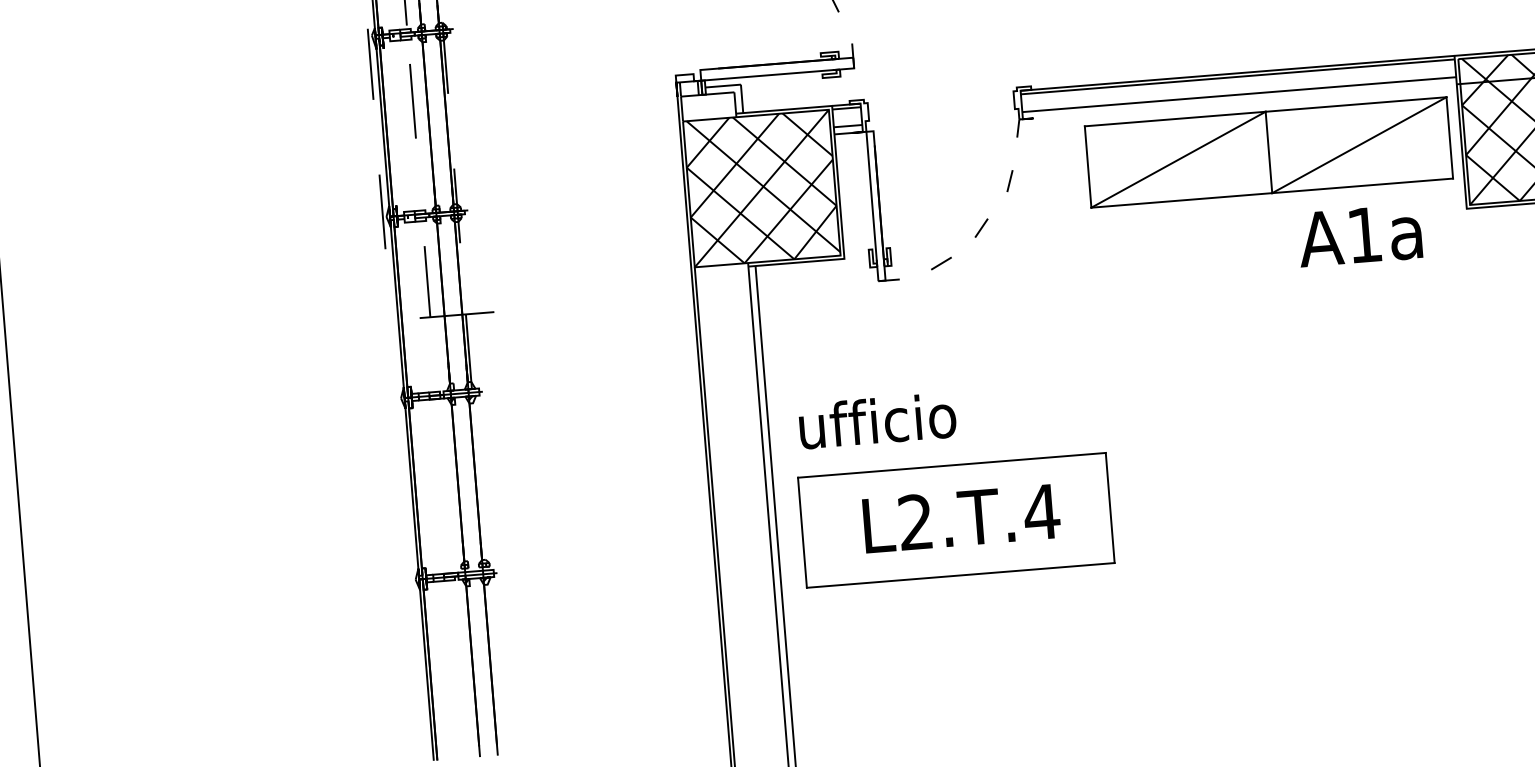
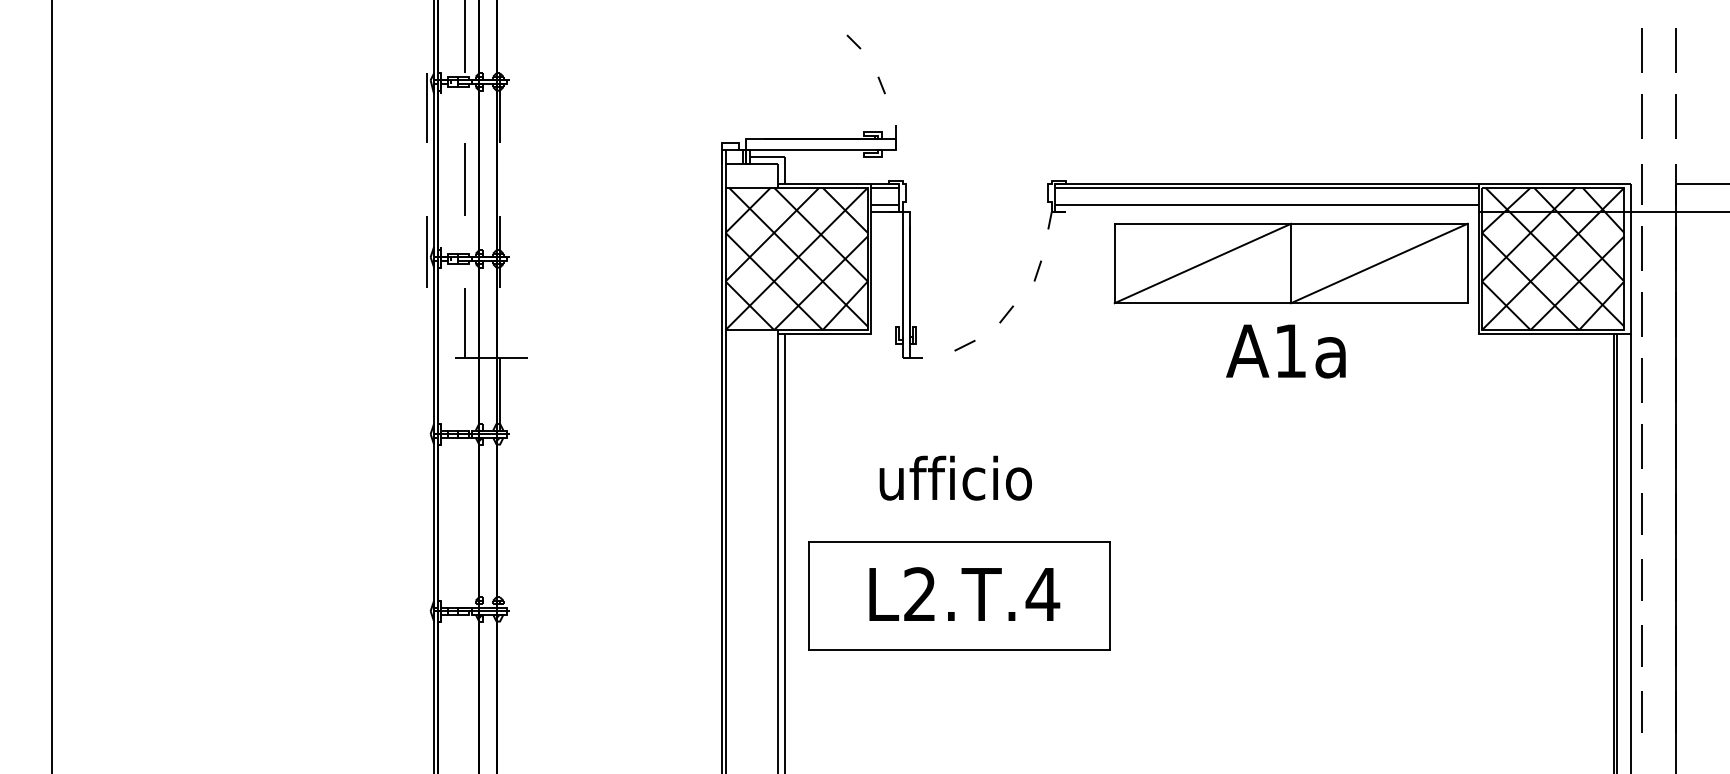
line: (412, 101) -> (464, 179), moved
text: (1359, 235) -> (1285, 351), moved
text: (877, 420) -> (955, 477), moved

